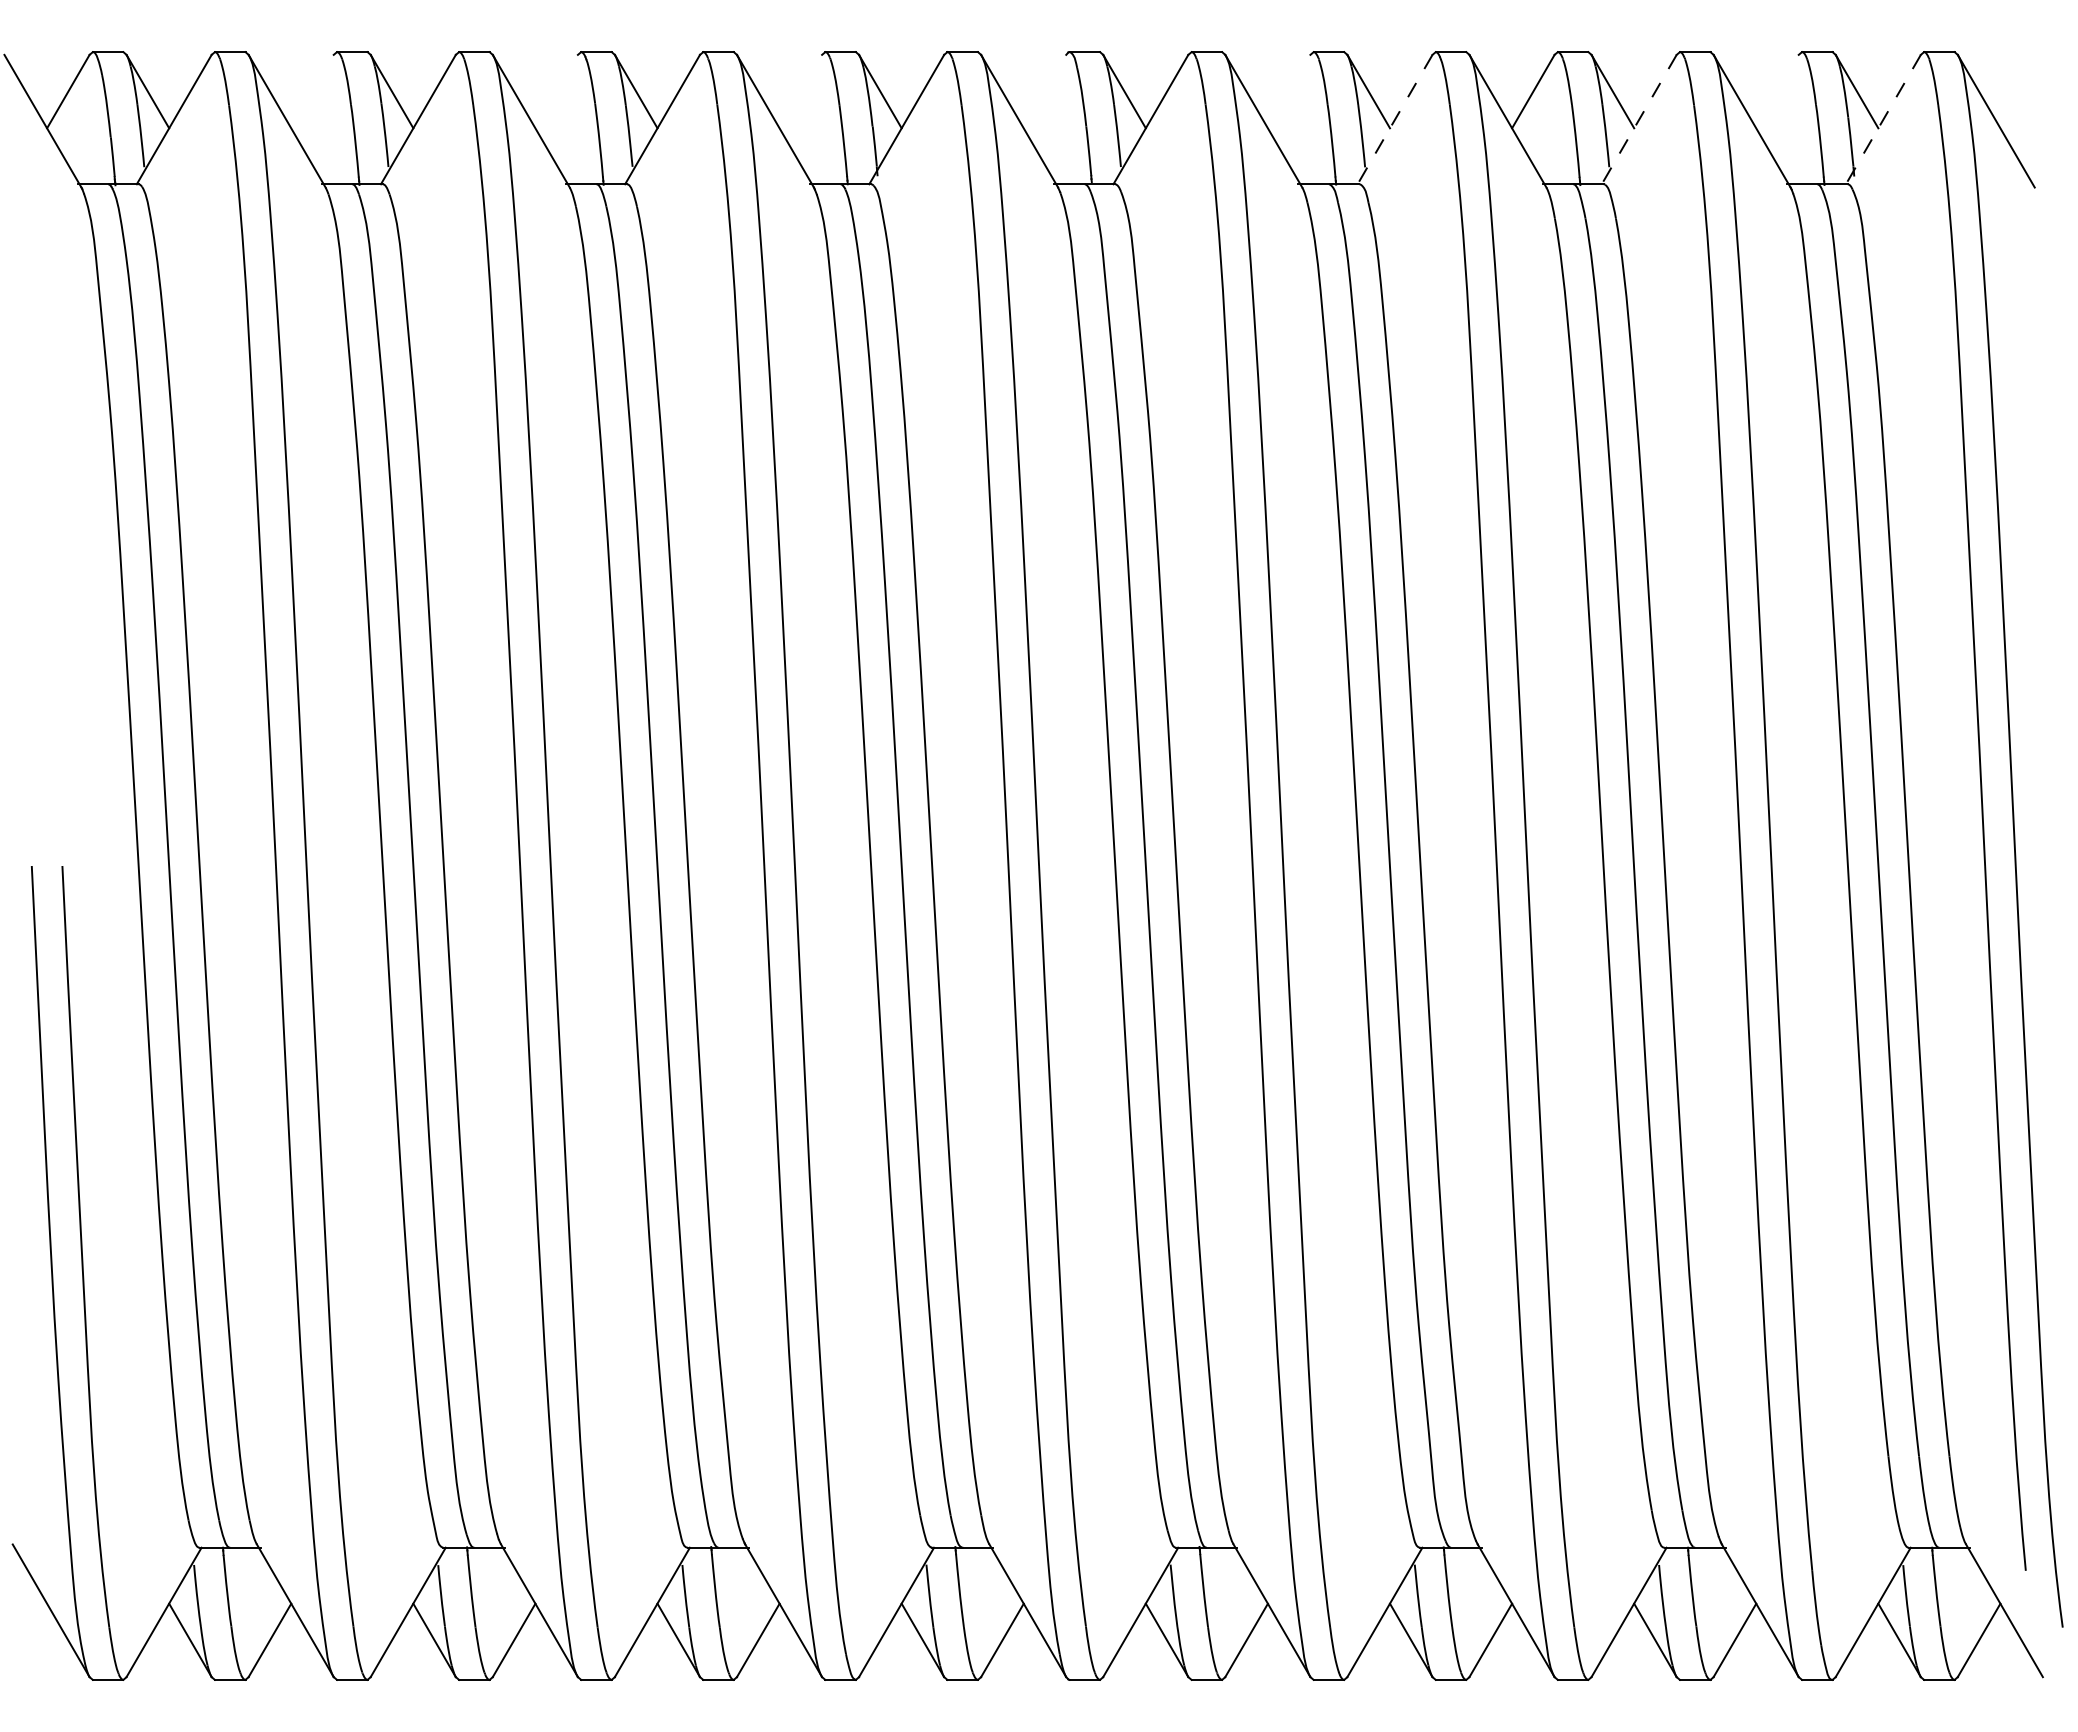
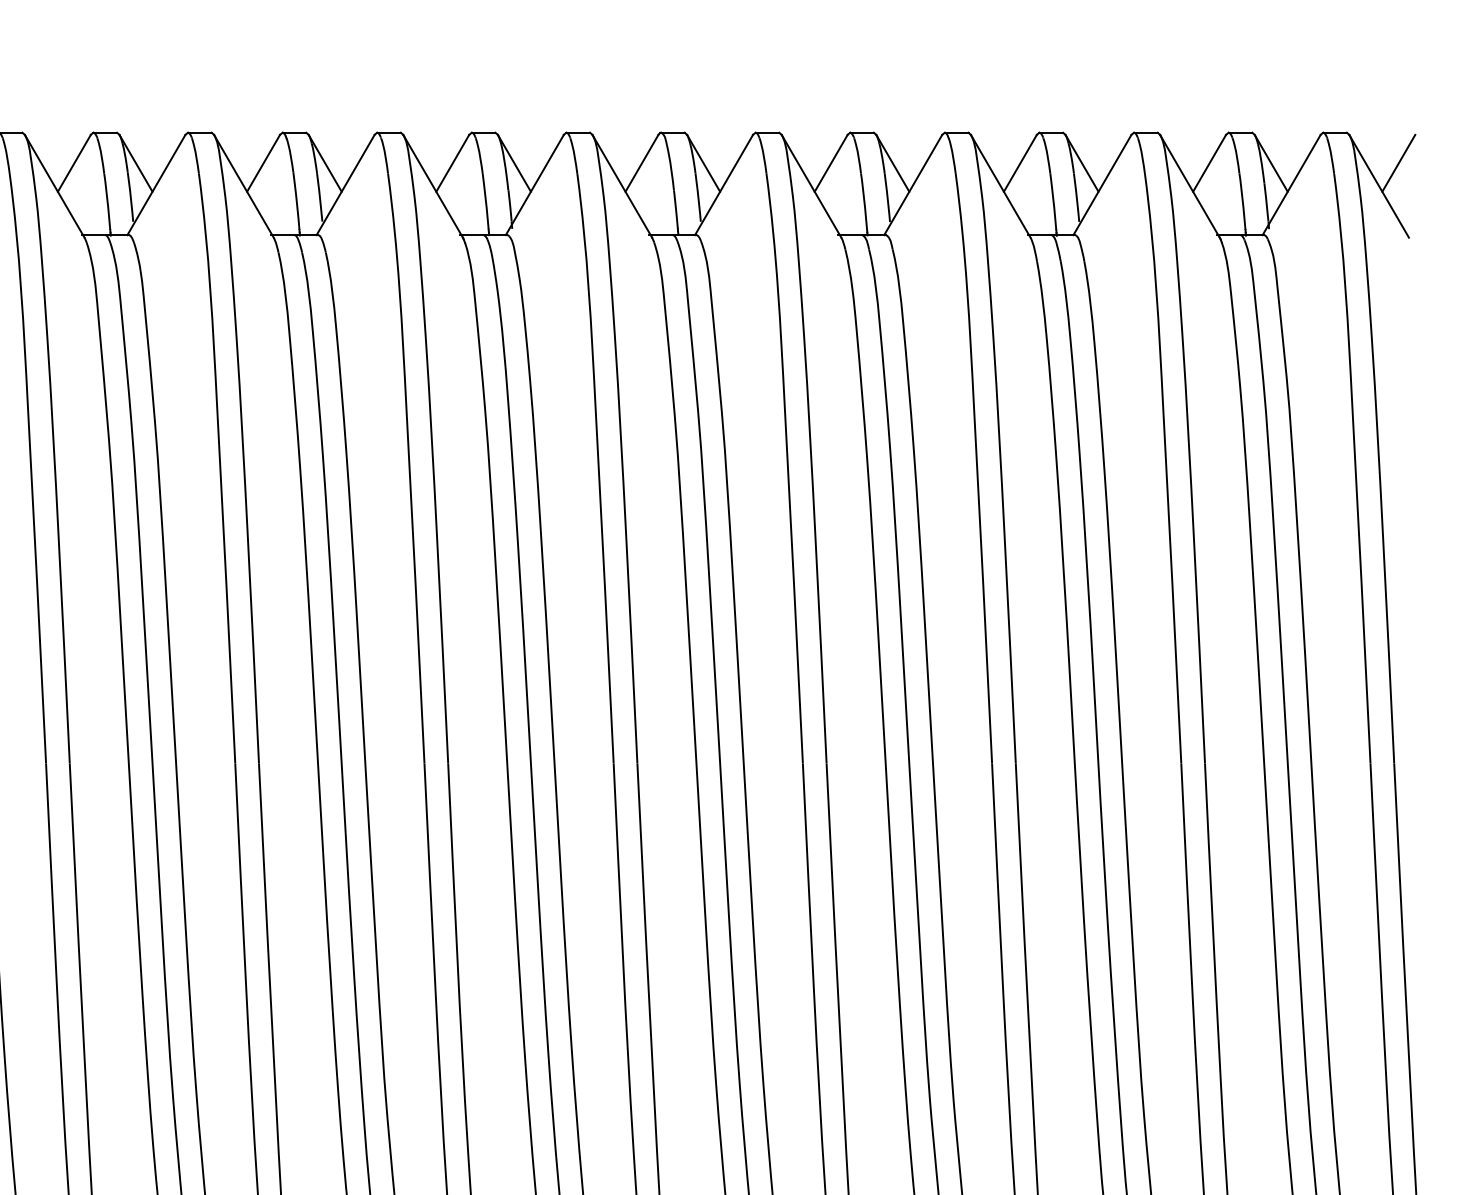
line: (312, 91) -> (74, 163), added
line: (556, 91) -> (263, 163), added
line: (800, 91) -> (452, 163), added
line: (1044, 91) -> (641, 163), added
line: (1288, 91) -> (830, 163), added
line: (1777, 91) -> (1209, 163), added
line: (2021, 91) -> (1398, 163), added
line: (1395, 119) -> (913, 184), dashed -> solid
line: (1639, 119) -> (1102, 184), dashed -> solid
line: (1883, 119) -> (1291, 184), dashed -> solid

